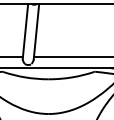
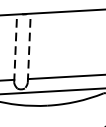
line: (25, 31) -> (15, 48), solid -> dashed
line: (36, 31) -> (29, 47), solid -> dashed

